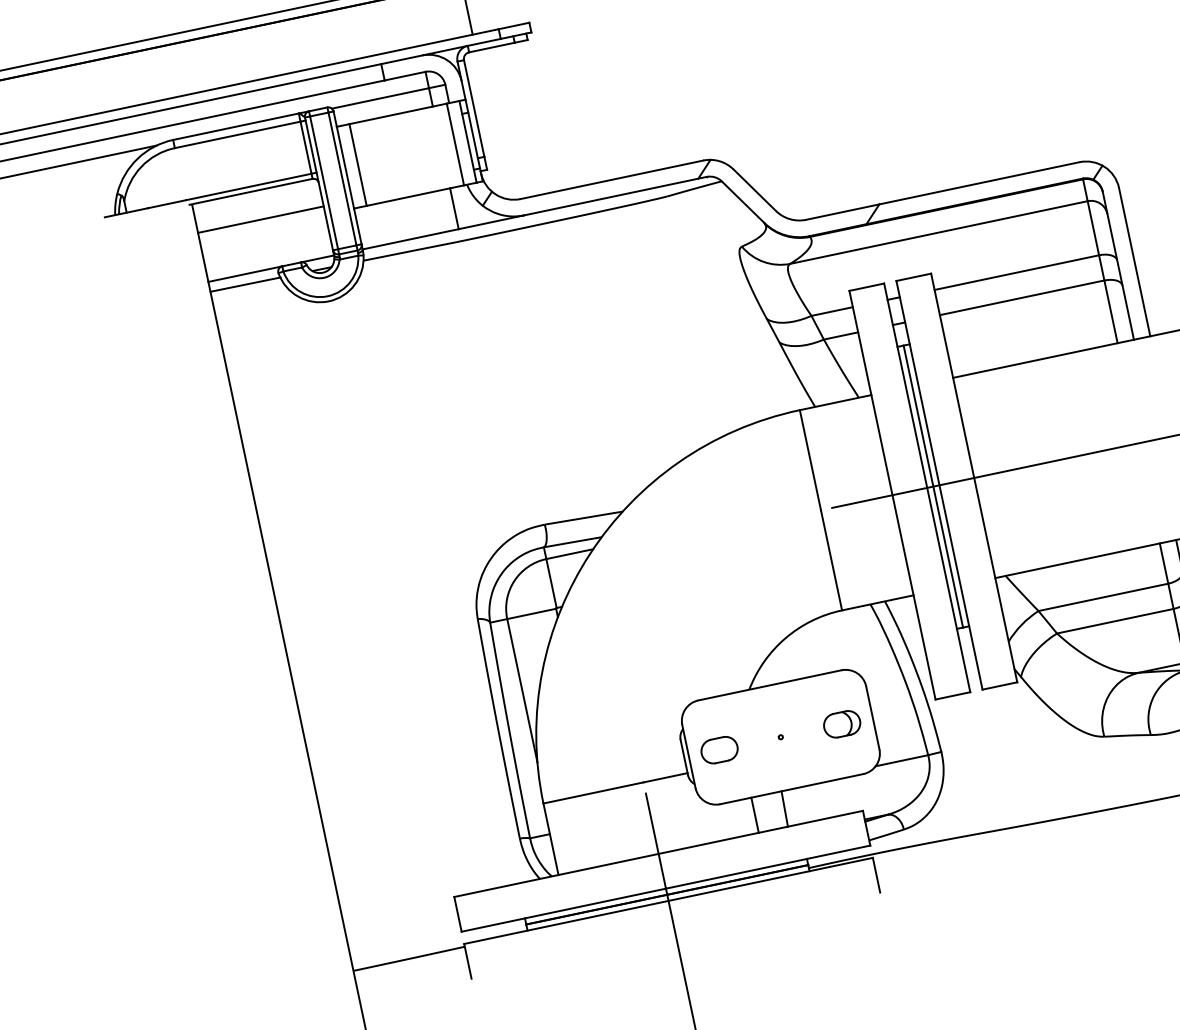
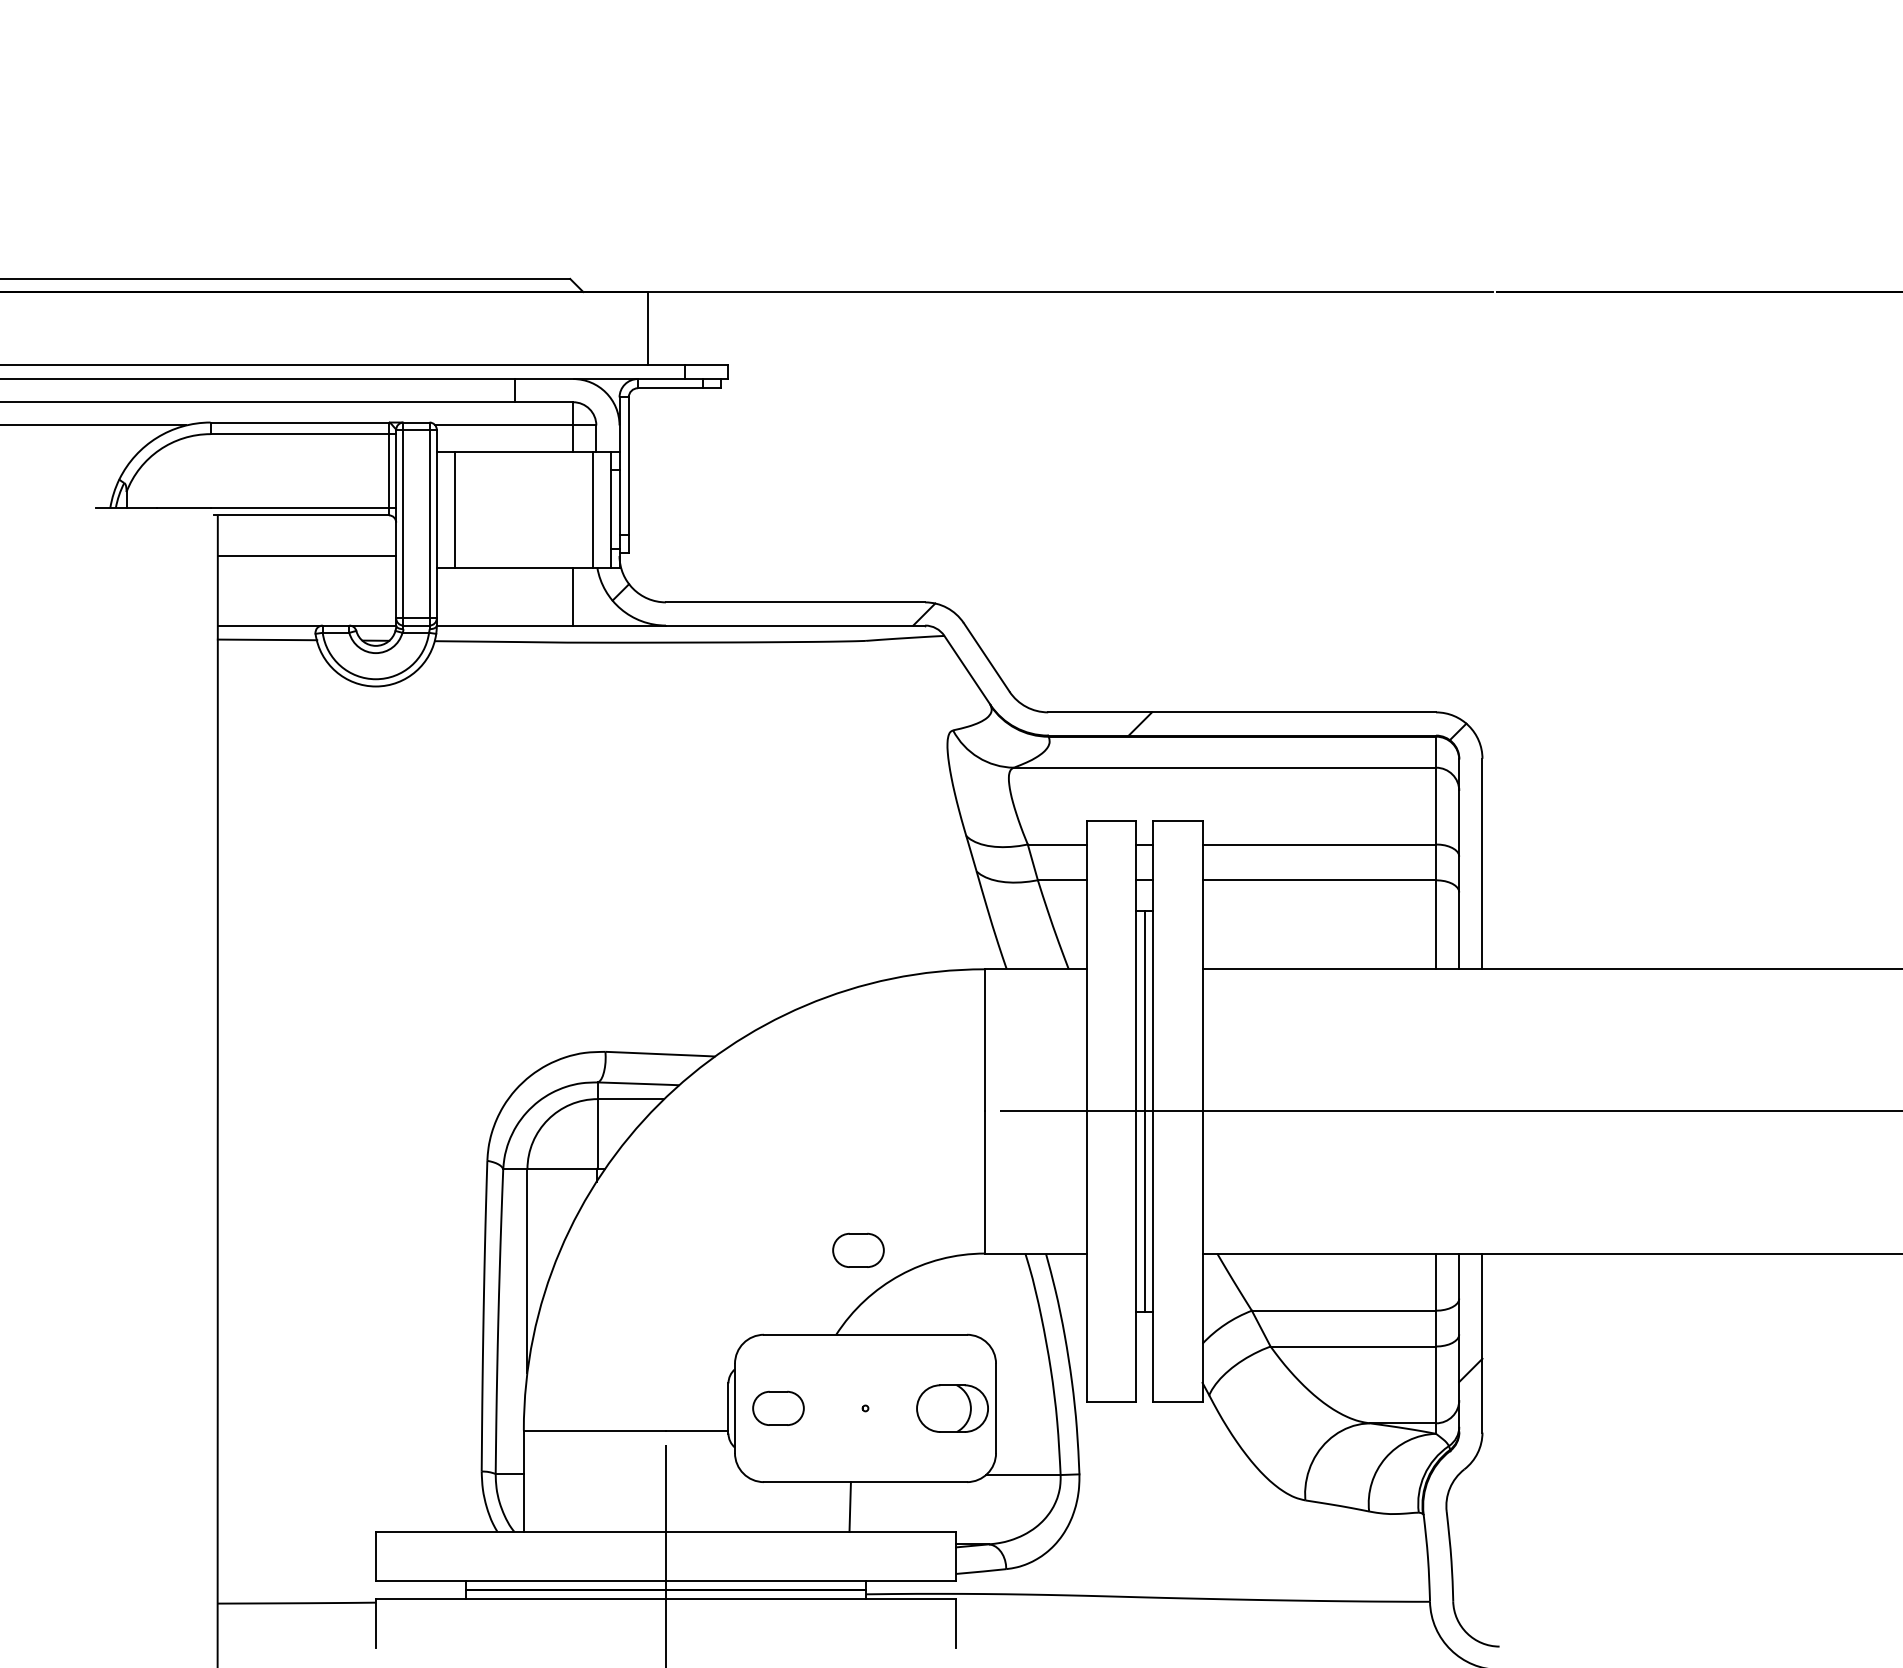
part: (752, 626) -> (858, 1249), added
part: (842, 723) -> (952, 1407), size x1.4
line: (755, 815) -> (808, 1507), removed

